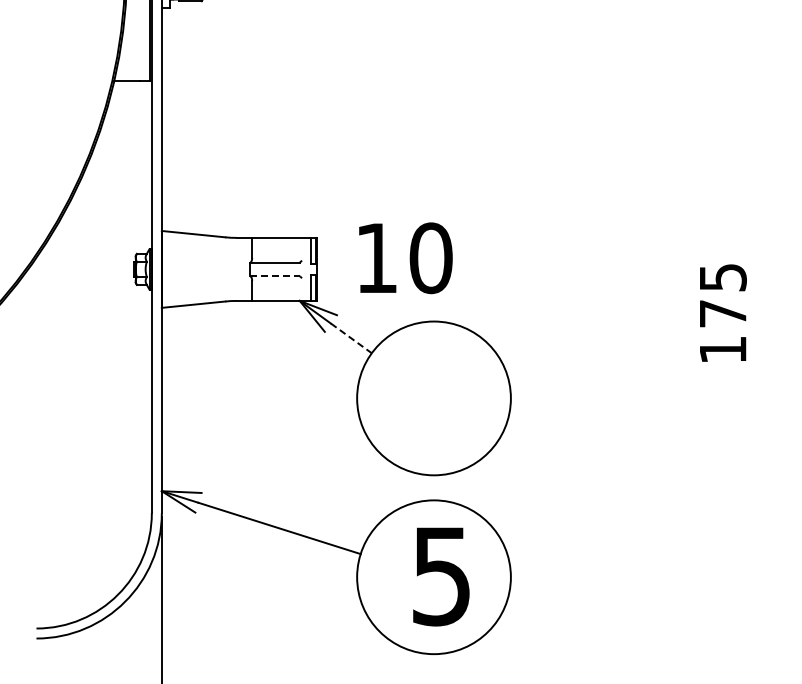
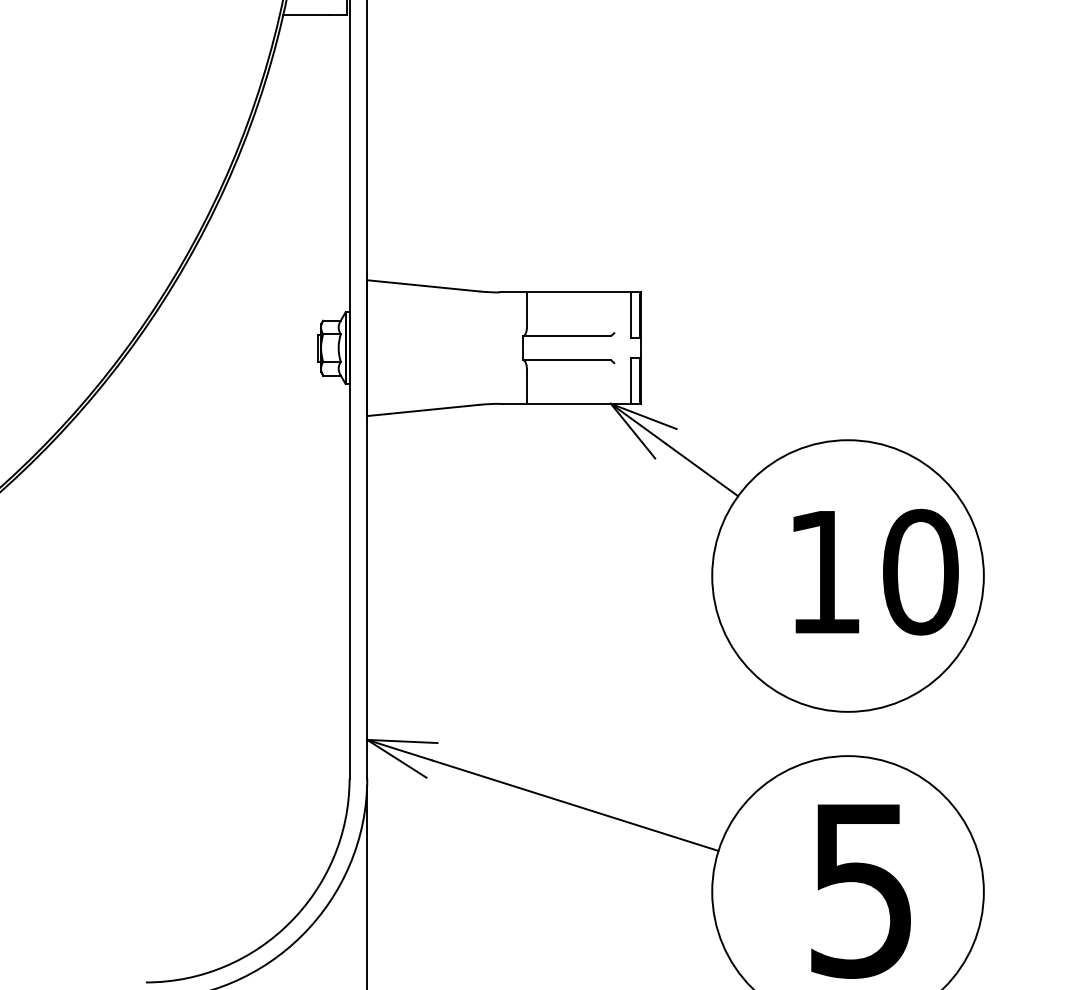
text: (405, 258) -> (875, 572), moved
line: (274, 276) -> (566, 360), dashed -> solid
line: (351, 338) -> (702, 470), dashed -> solid

